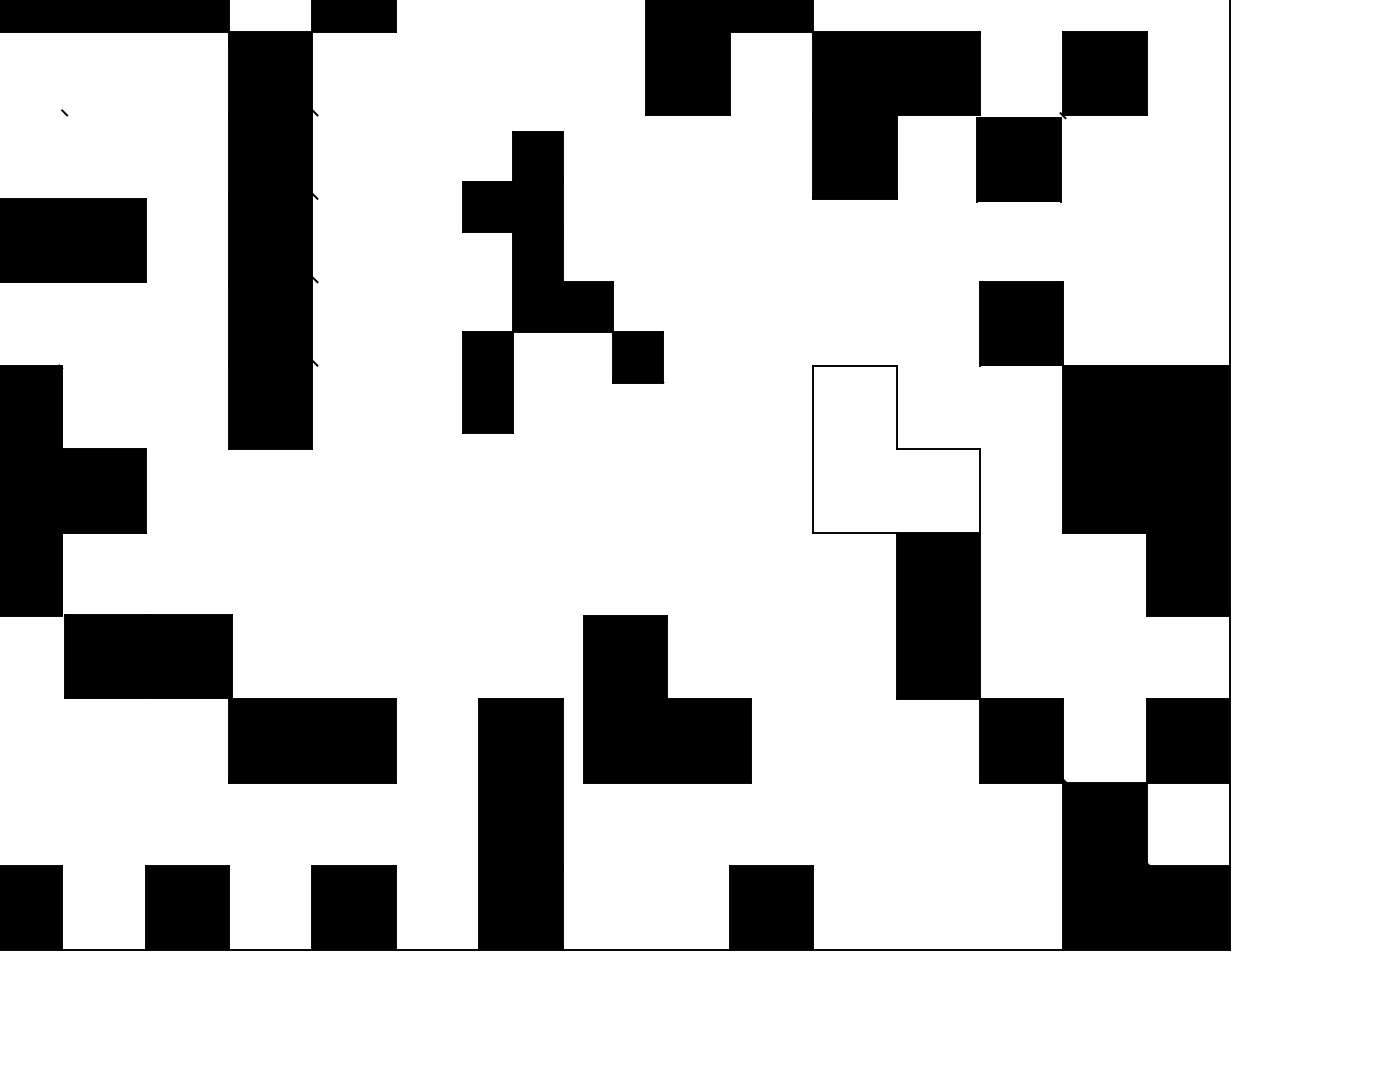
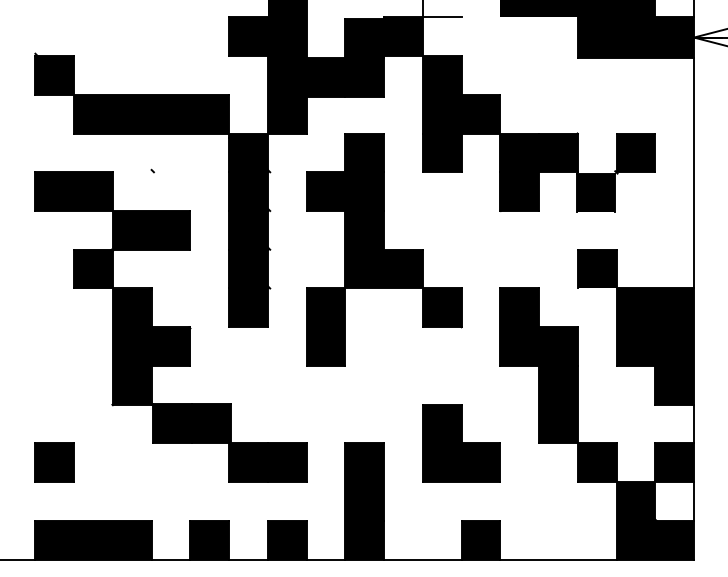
part: (563, 281) -> (384, 249), size x1.67
fill: (895, 447) -> (538, 326), added
part: (666, 699) -> (461, 443), moved

